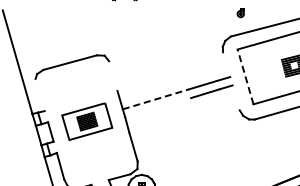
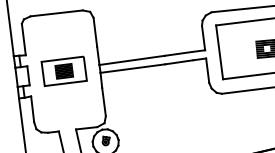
line: (226, 64) -> (203, 37), added
line: (113, 75) -> (95, 31), added
line: (245, 76) -> (219, 51), dashed -> solid
line: (39, 94) -> (23, 38), added
line: (235, 97) -> (207, 70), added
line: (156, 99) -> (132, 60), dashed -> solid
line: (158, 107) -> (133, 68), added

